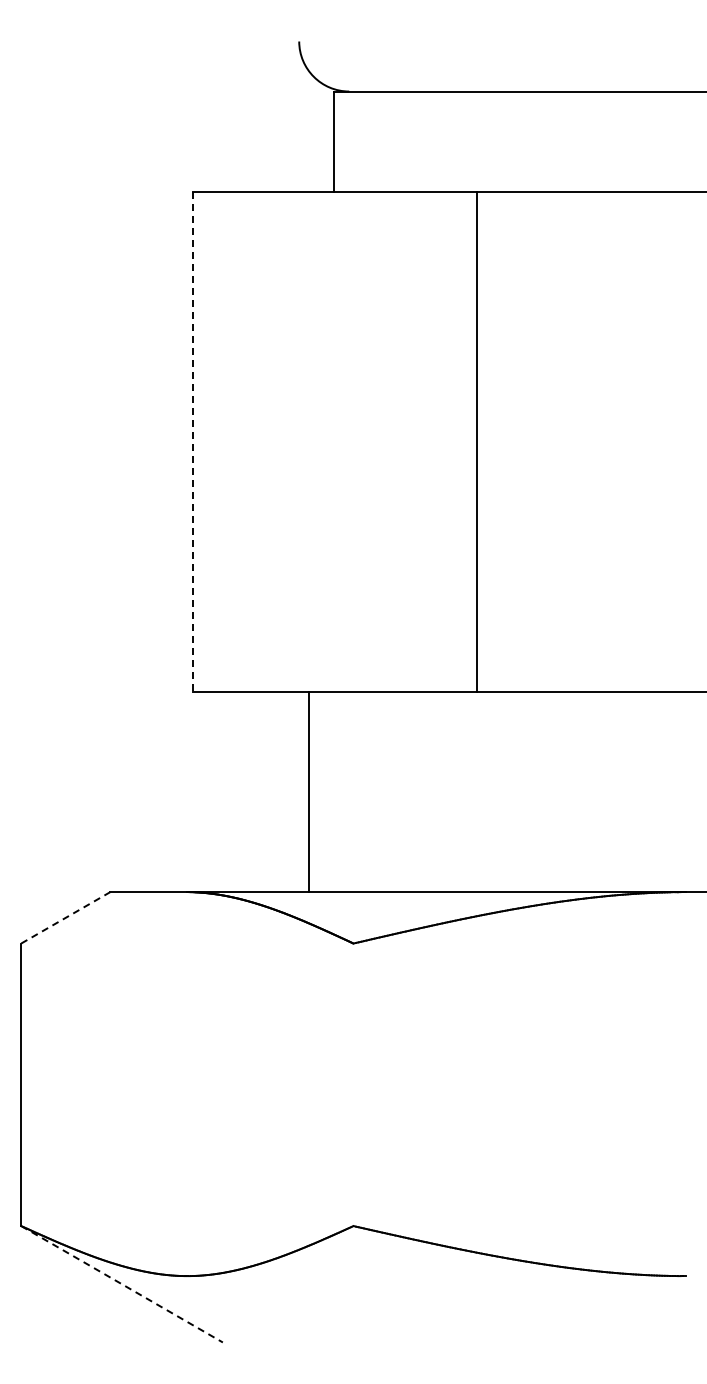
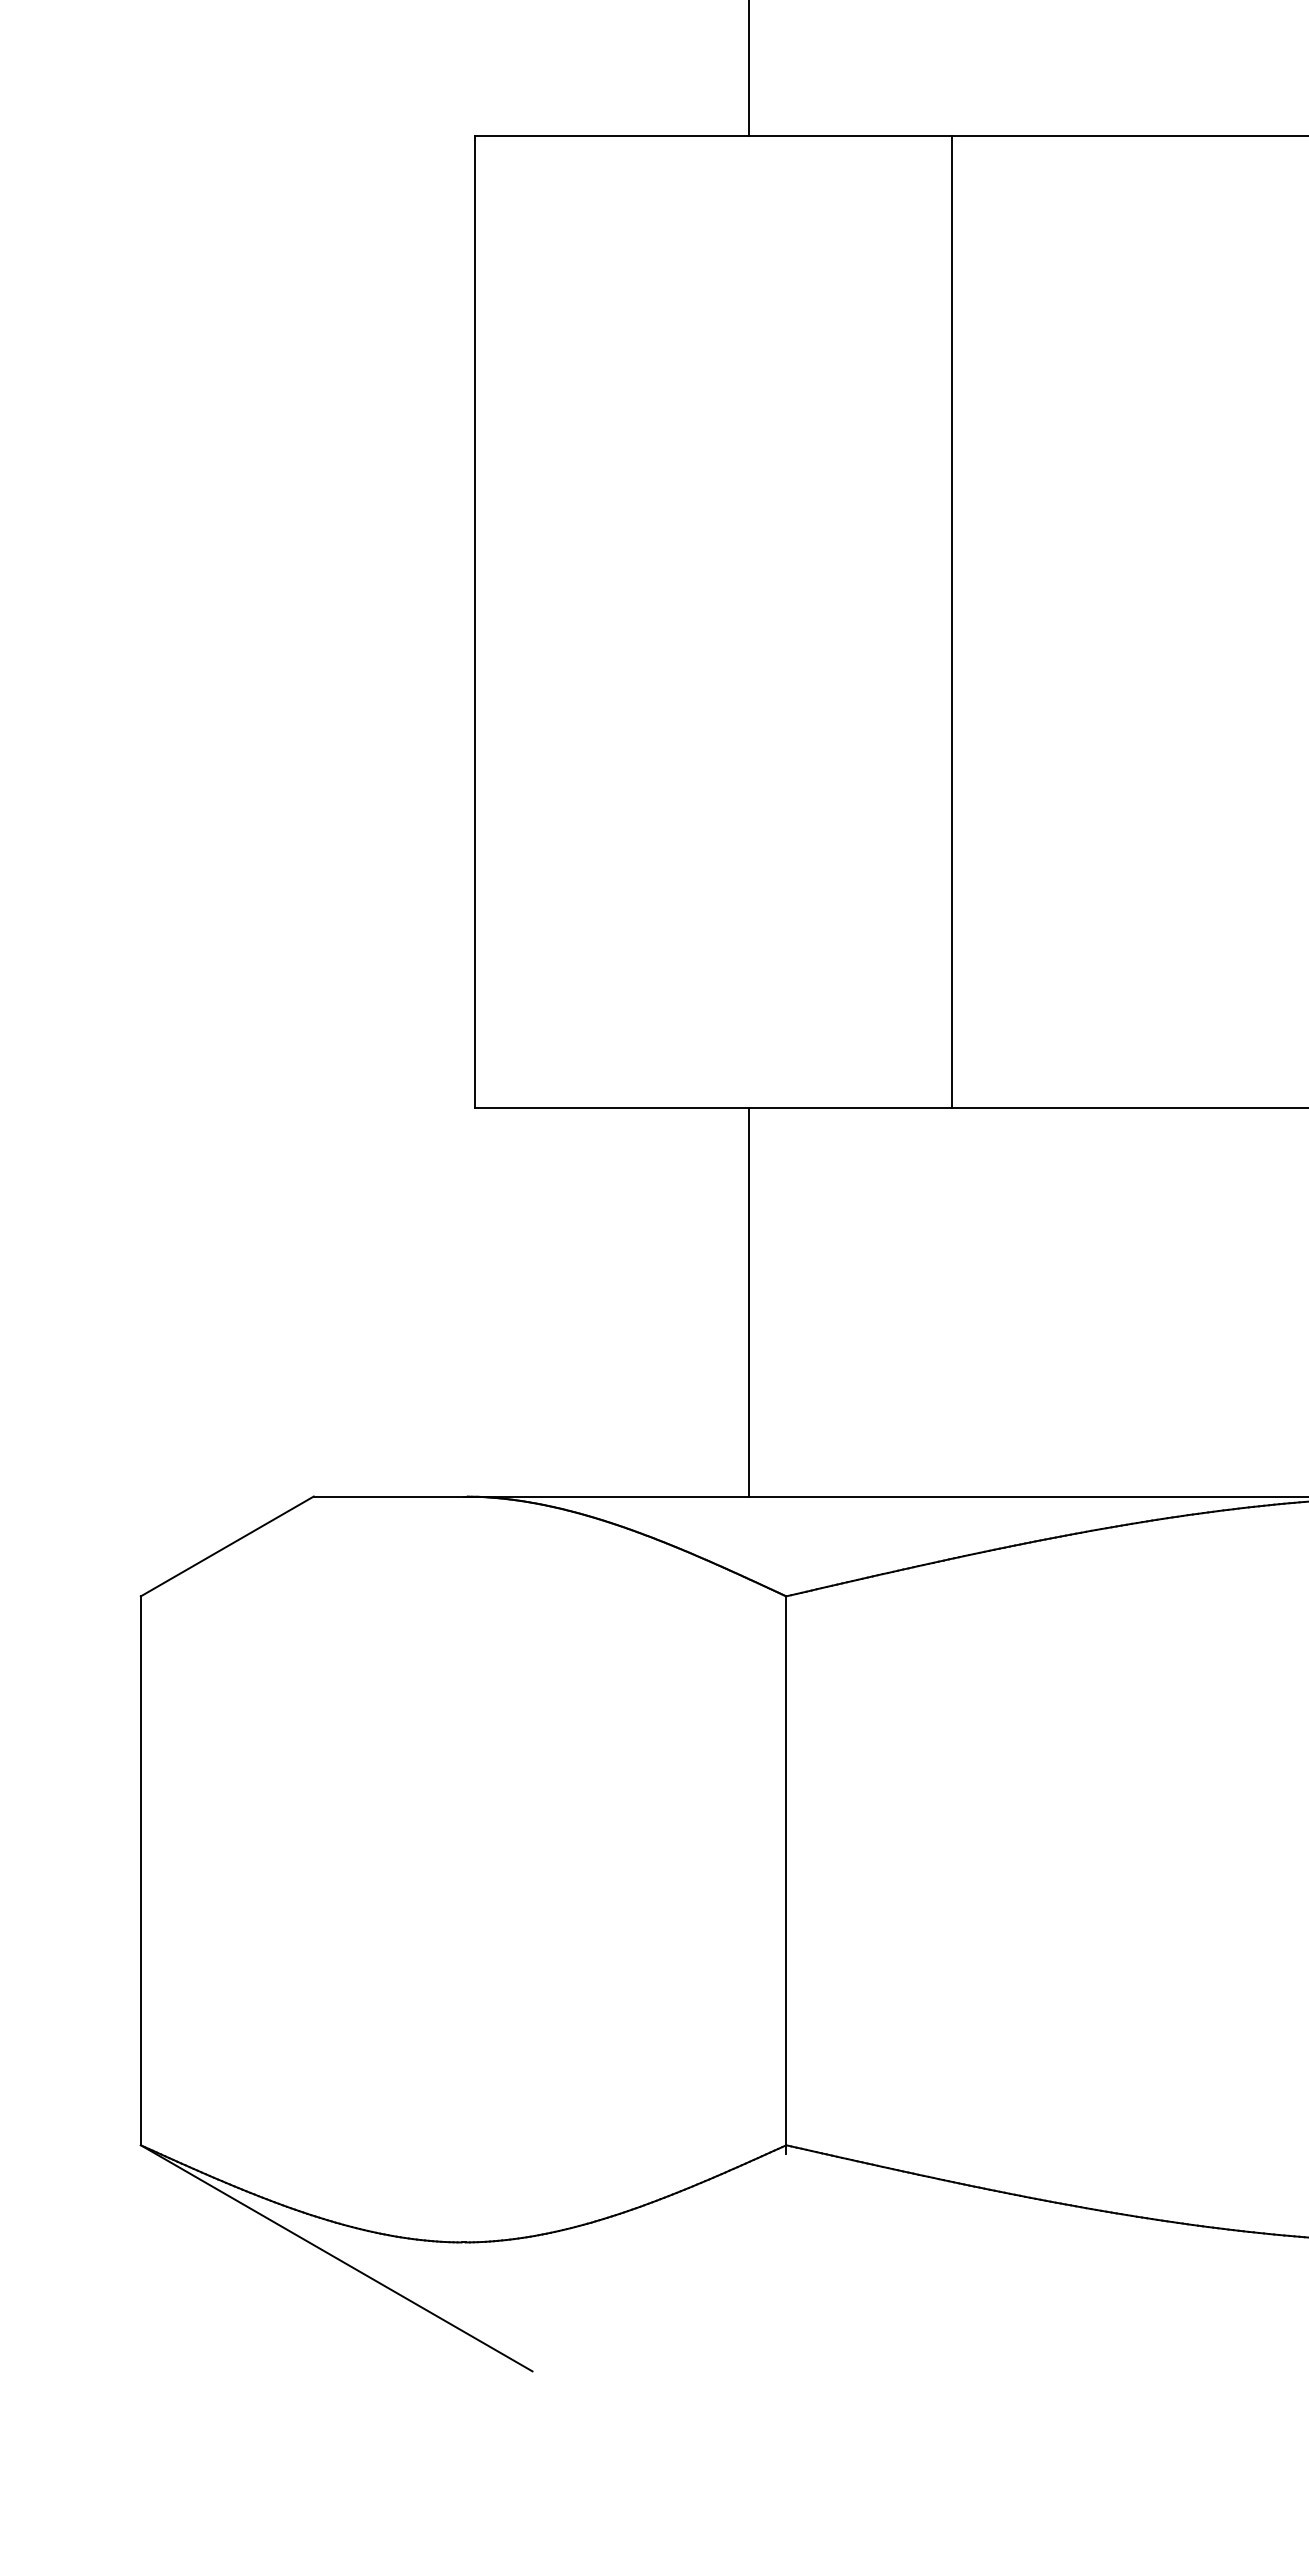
line: (476, 441) -> (951, 621), moved
line: (193, 442) -> (475, 623), dashed -> solid
line: (309, 791) -> (749, 1301), moved
line: (66, 917) -> (228, 1545), dashed -> solid
line: (353, 1086) -> (786, 1874), added
line: (122, 1284) -> (337, 2258), dashed -> solid

